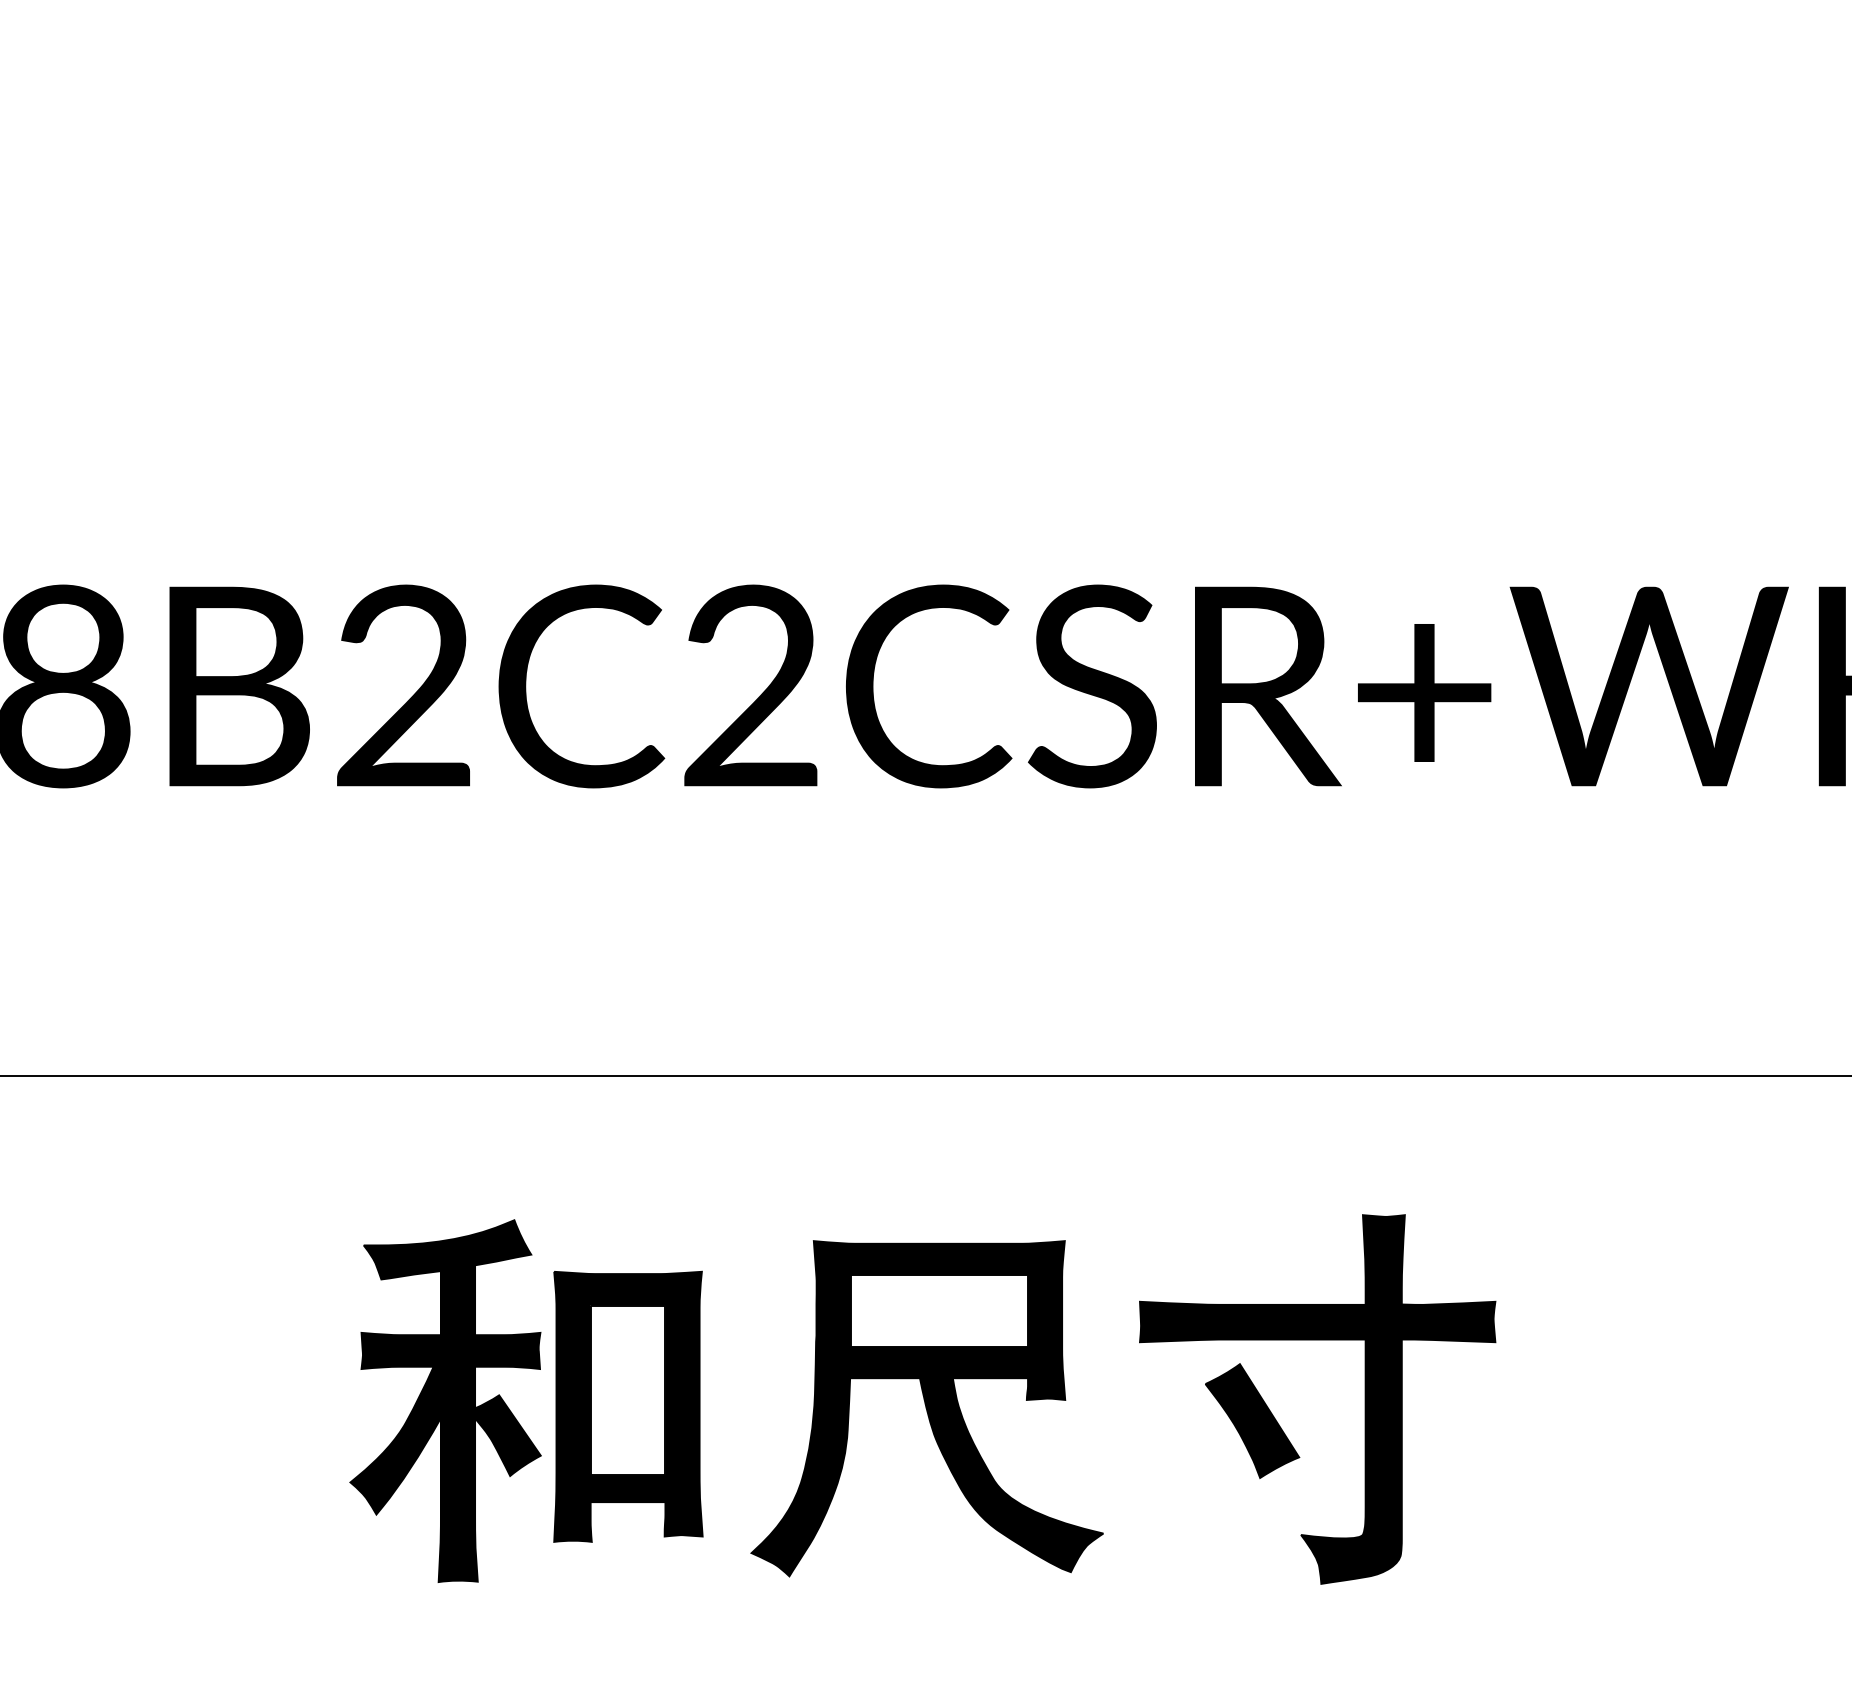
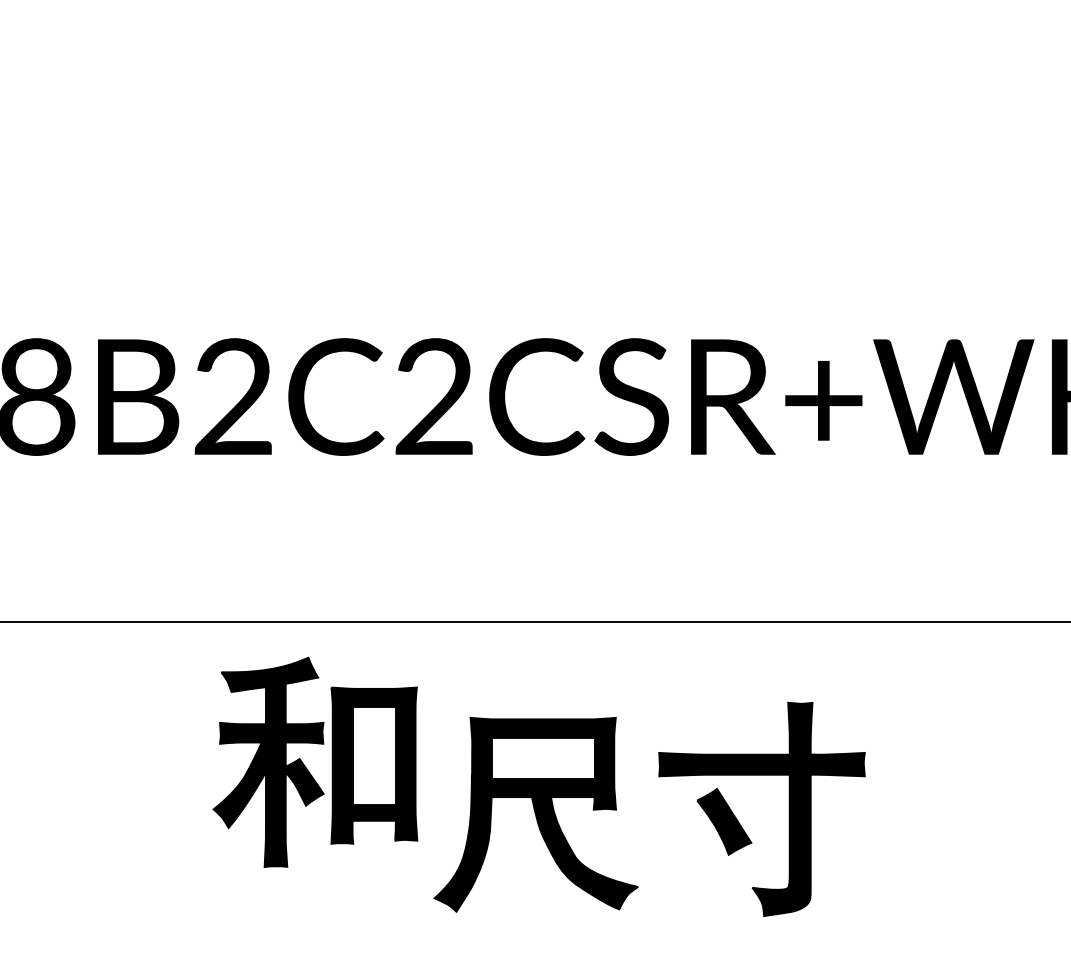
part: (512, 1411) -> (307, 768), moved

